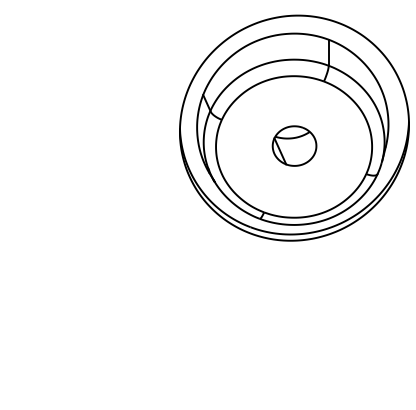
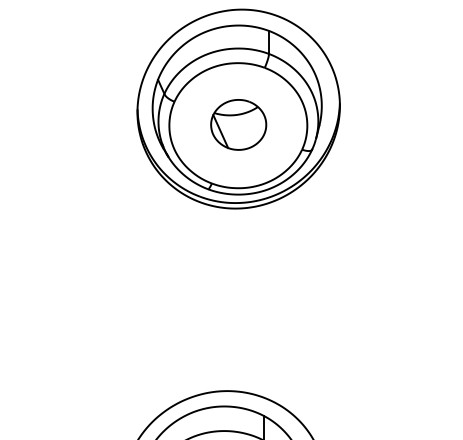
part: (294, 145) -> (238, 124), size x1.43

